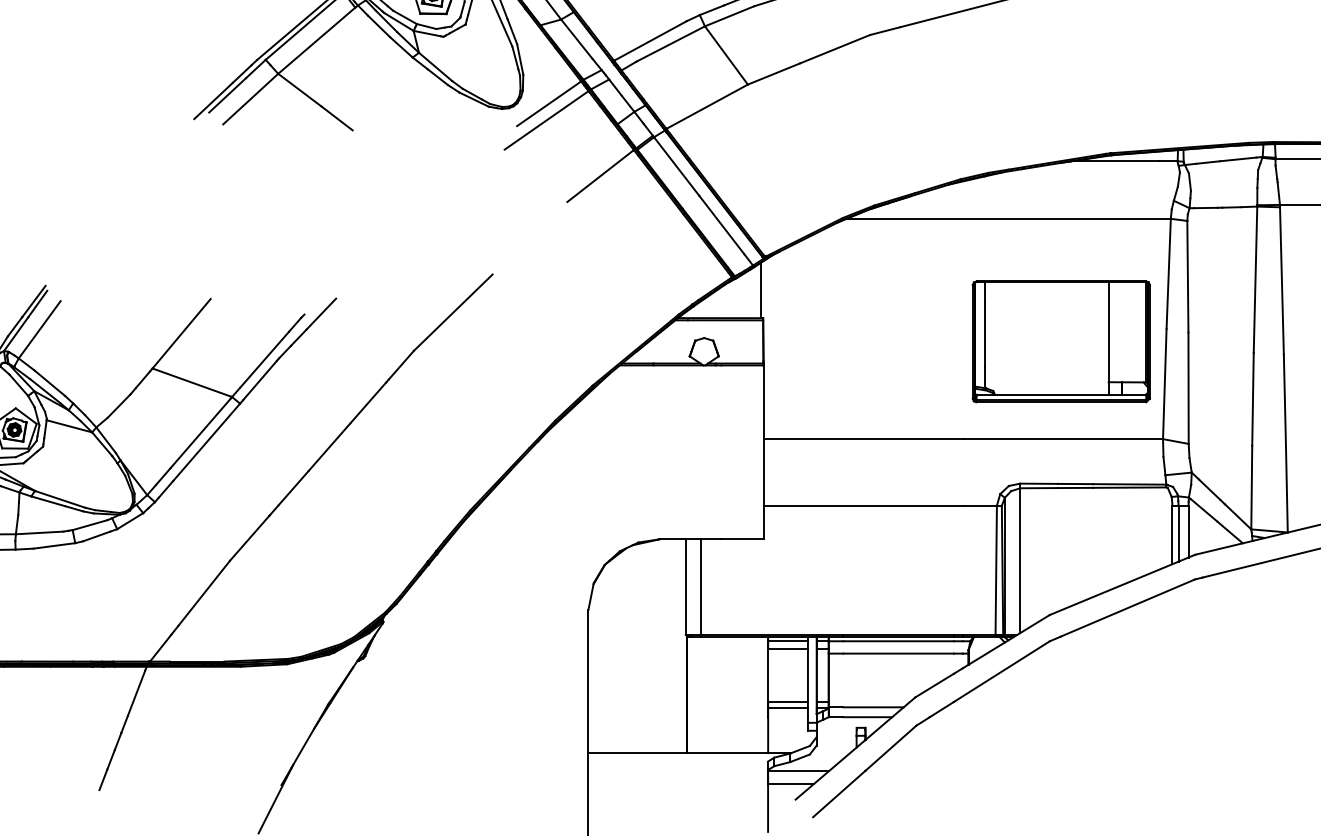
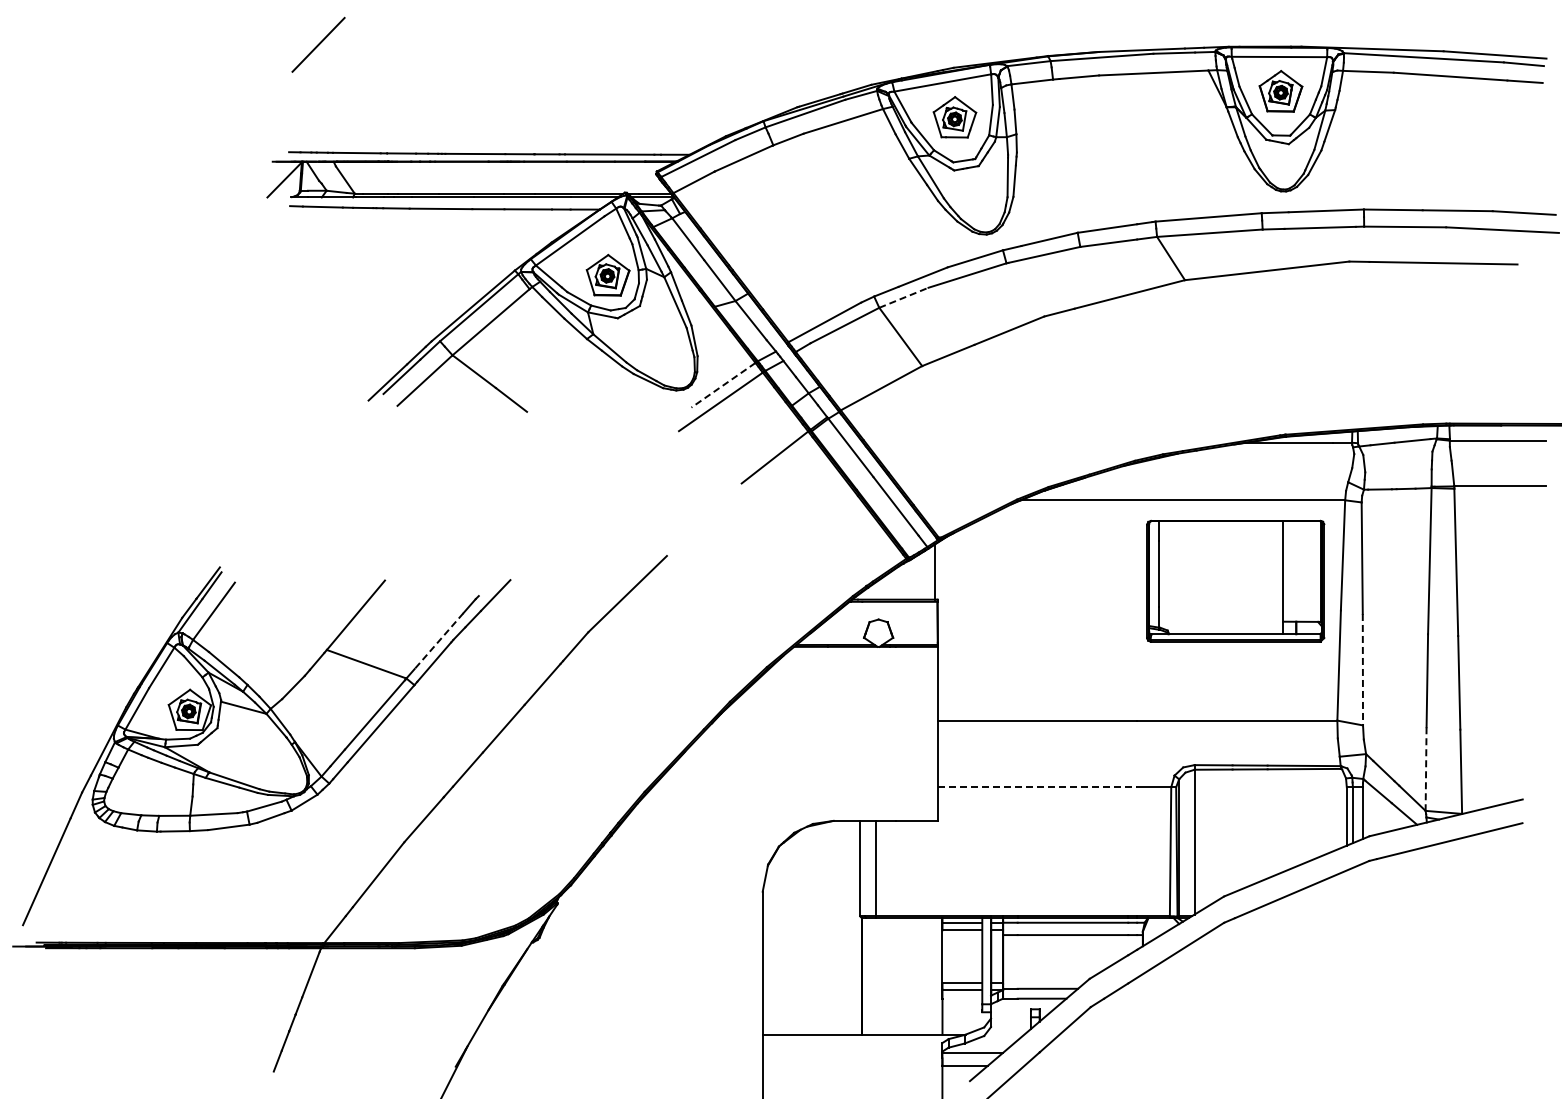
line: (729, 16) -> (903, 297), solid -> dashed
line: (549, 104) -> (723, 385), solid -> dashed
part: (1061, 341) -> (1235, 580), moved
line: (264, 360) -> (438, 641), solid -> dashed
line: (1188, 388) -> (1362, 669), solid -> dashed
line: (1252, 488) -> (1426, 769), solid -> dashed
line: (863, 506) -> (1037, 787), solid -> dashed

